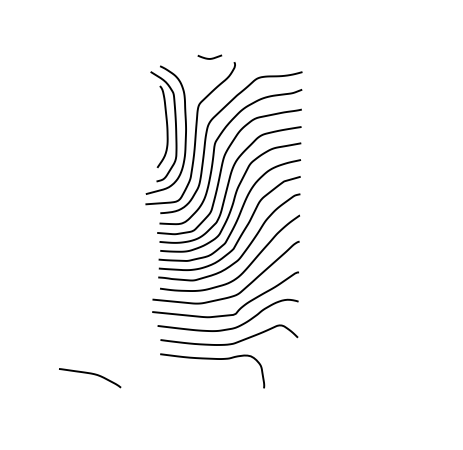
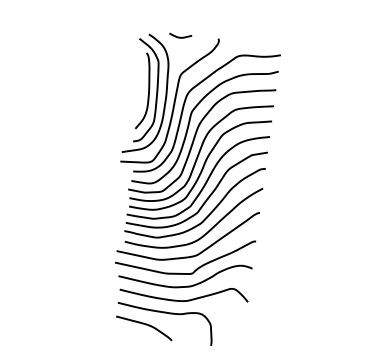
curve: (209, 58) -> (180, 37), moved
curve: (90, 374) -> (144, 325), moved

